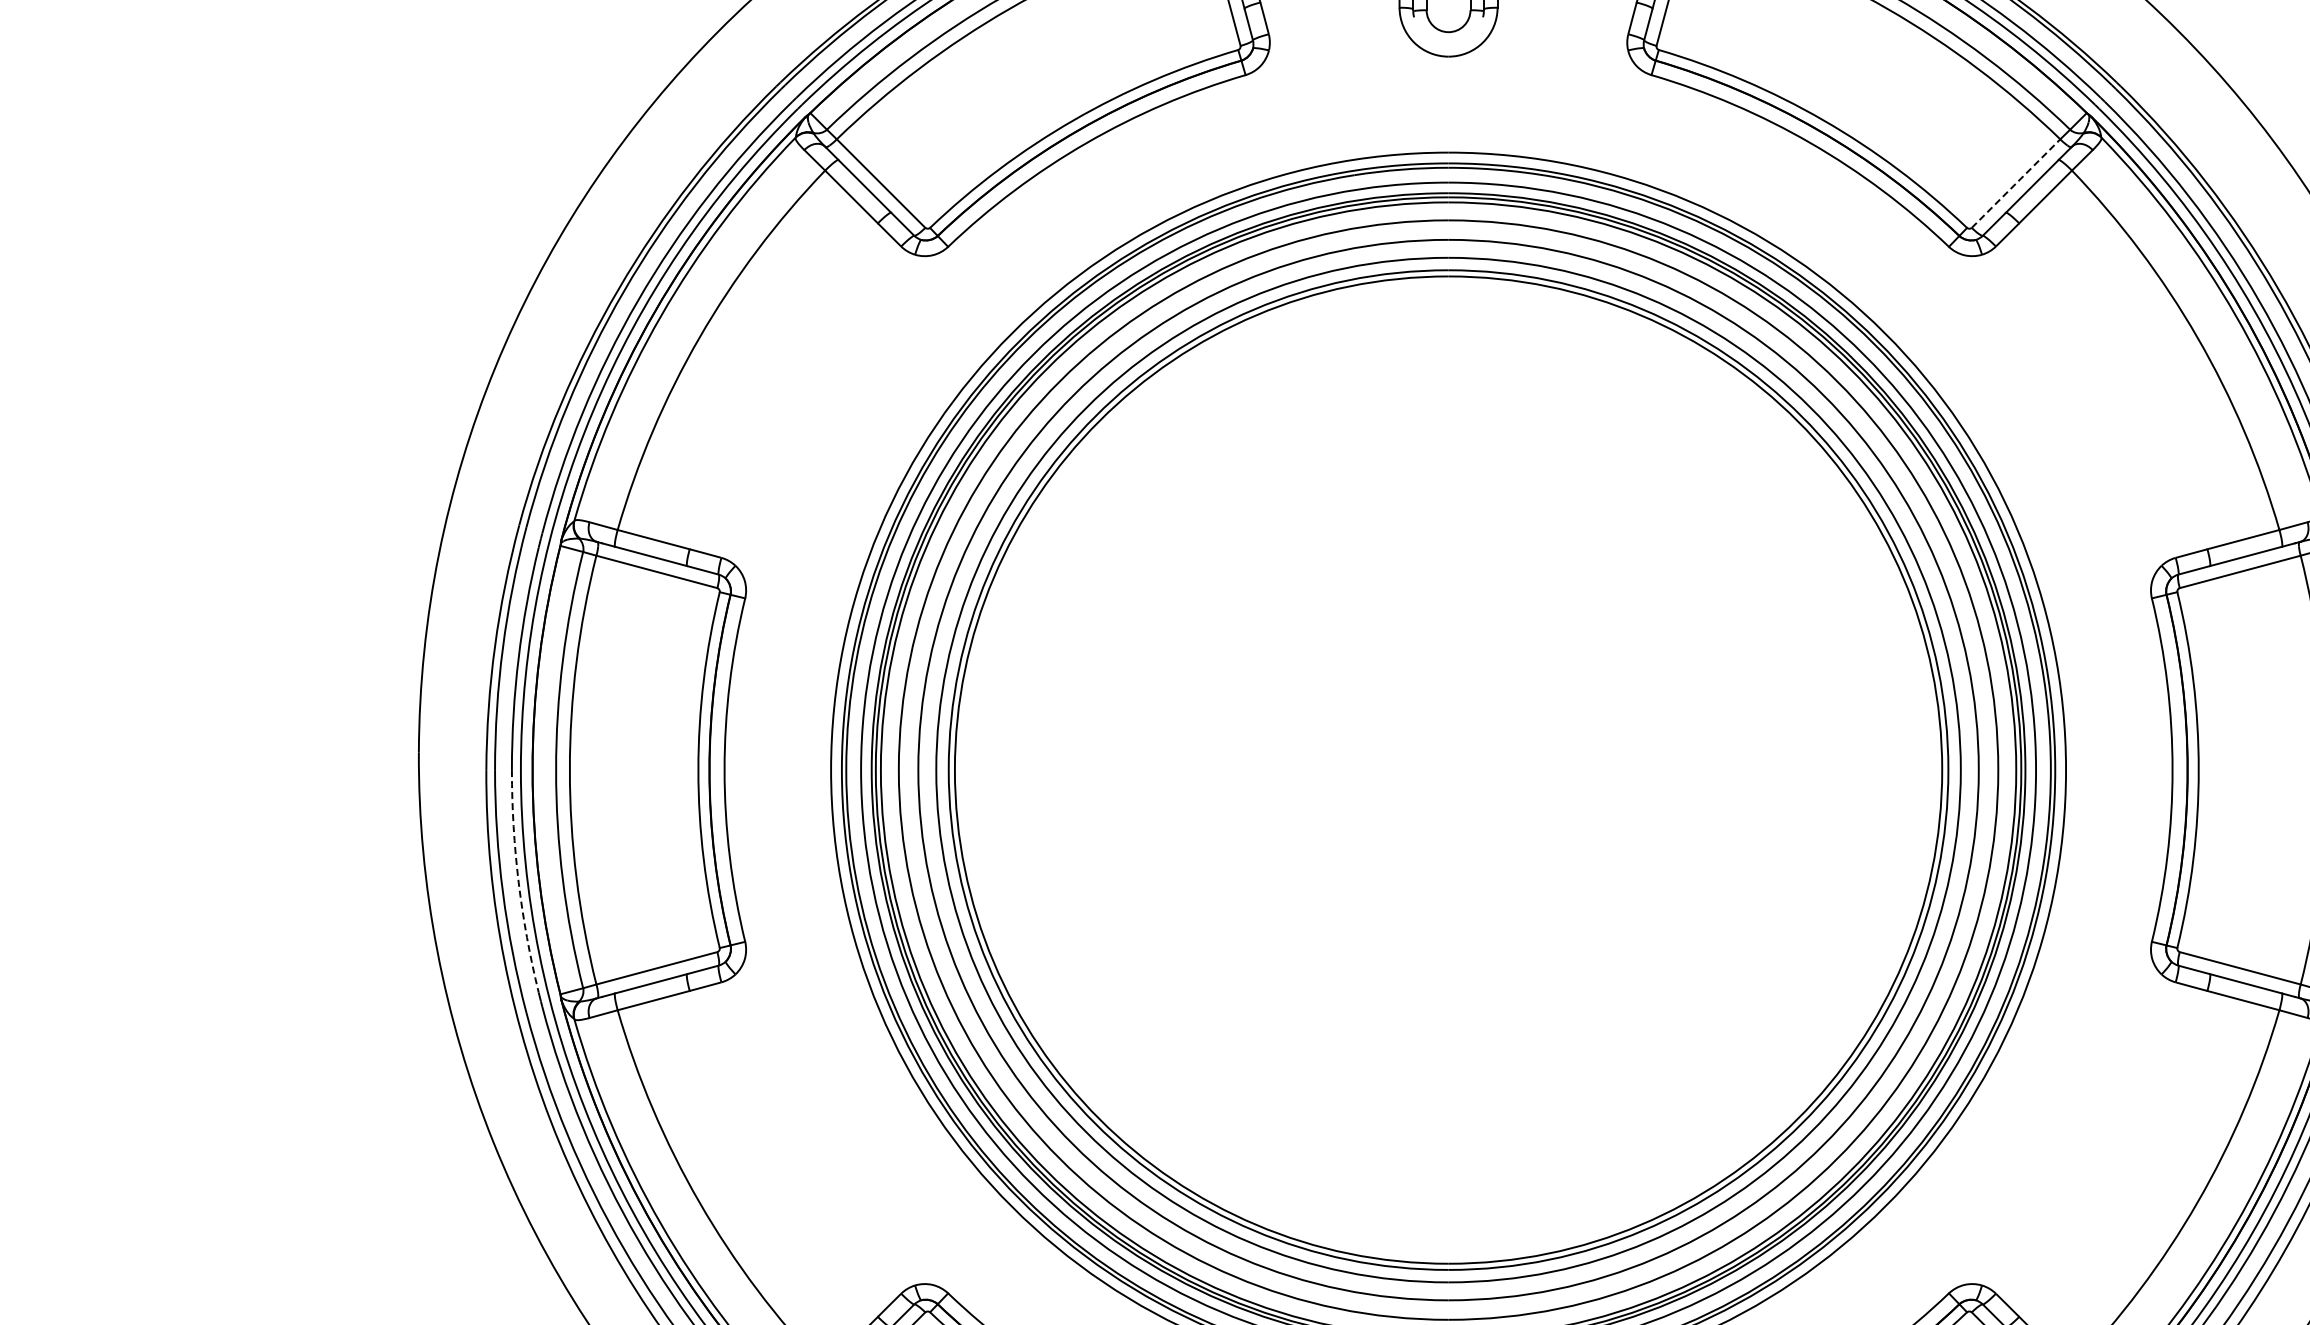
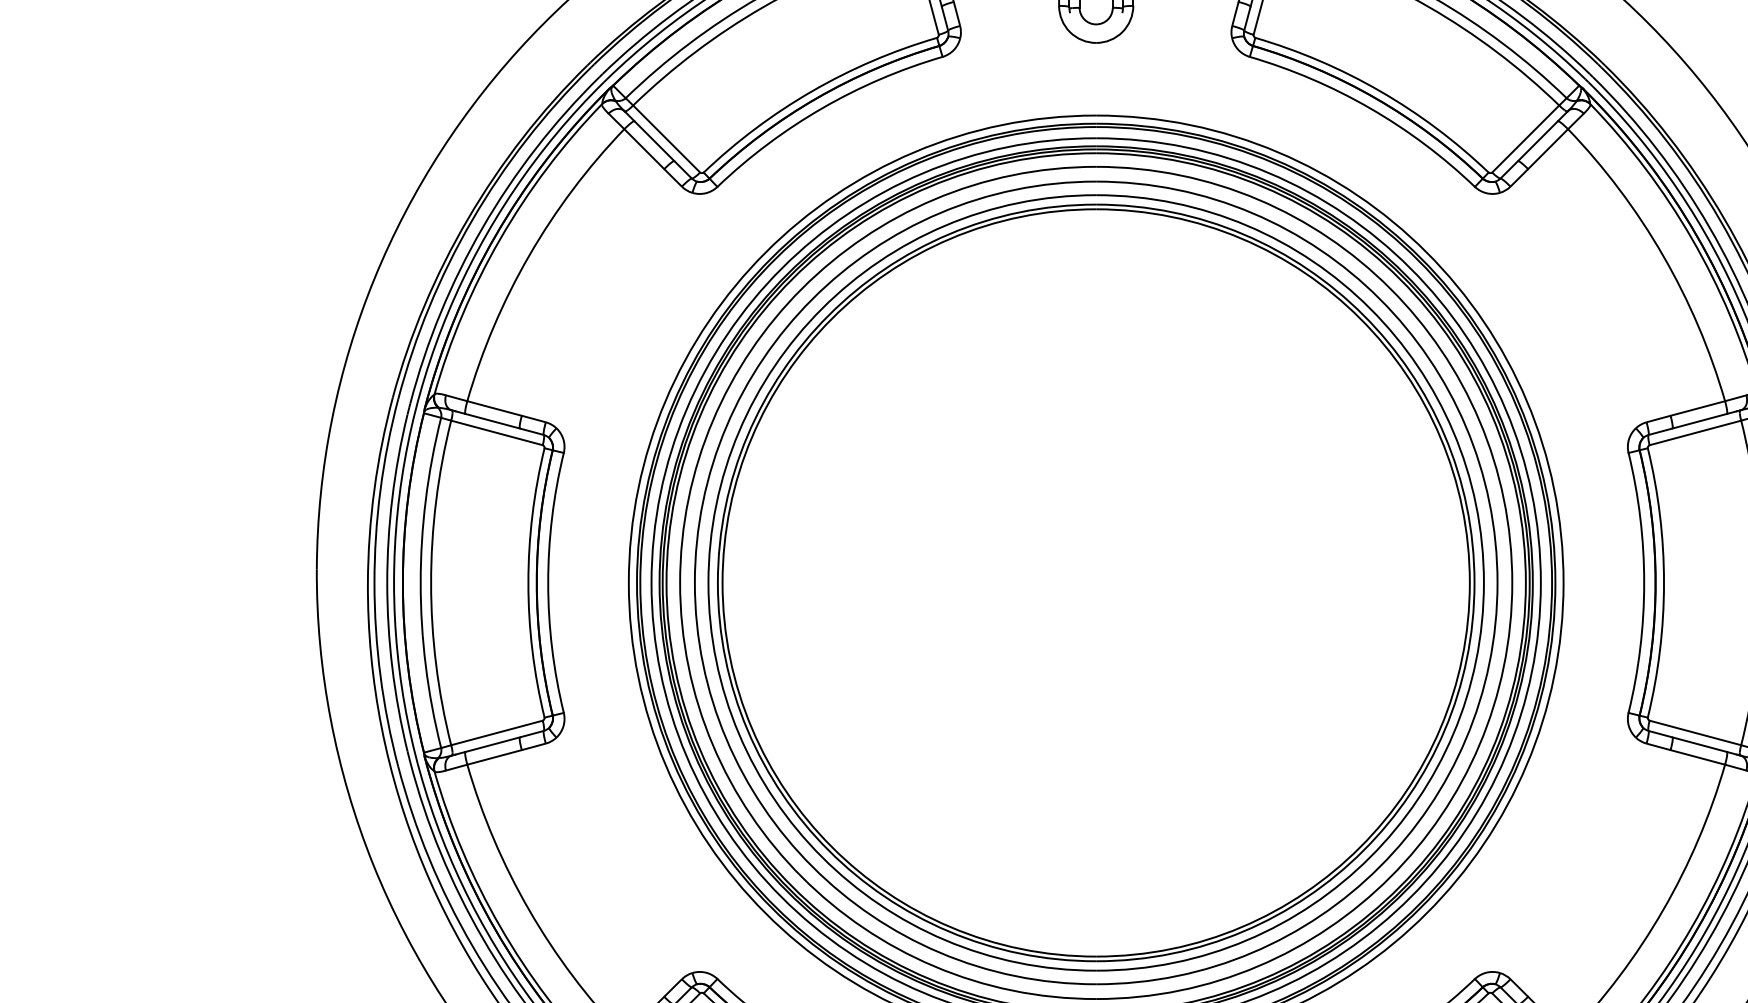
line: (2016, 183) -> (1526, 138), dashed -> solid
arc: (518, 882) -> (392, 668), dashed -> solid

